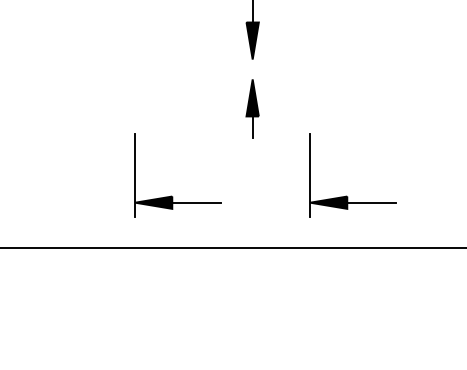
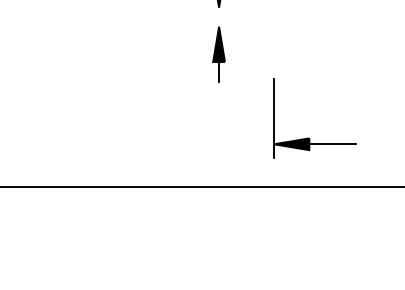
part: (171, 195) -> (141, 137), removed

